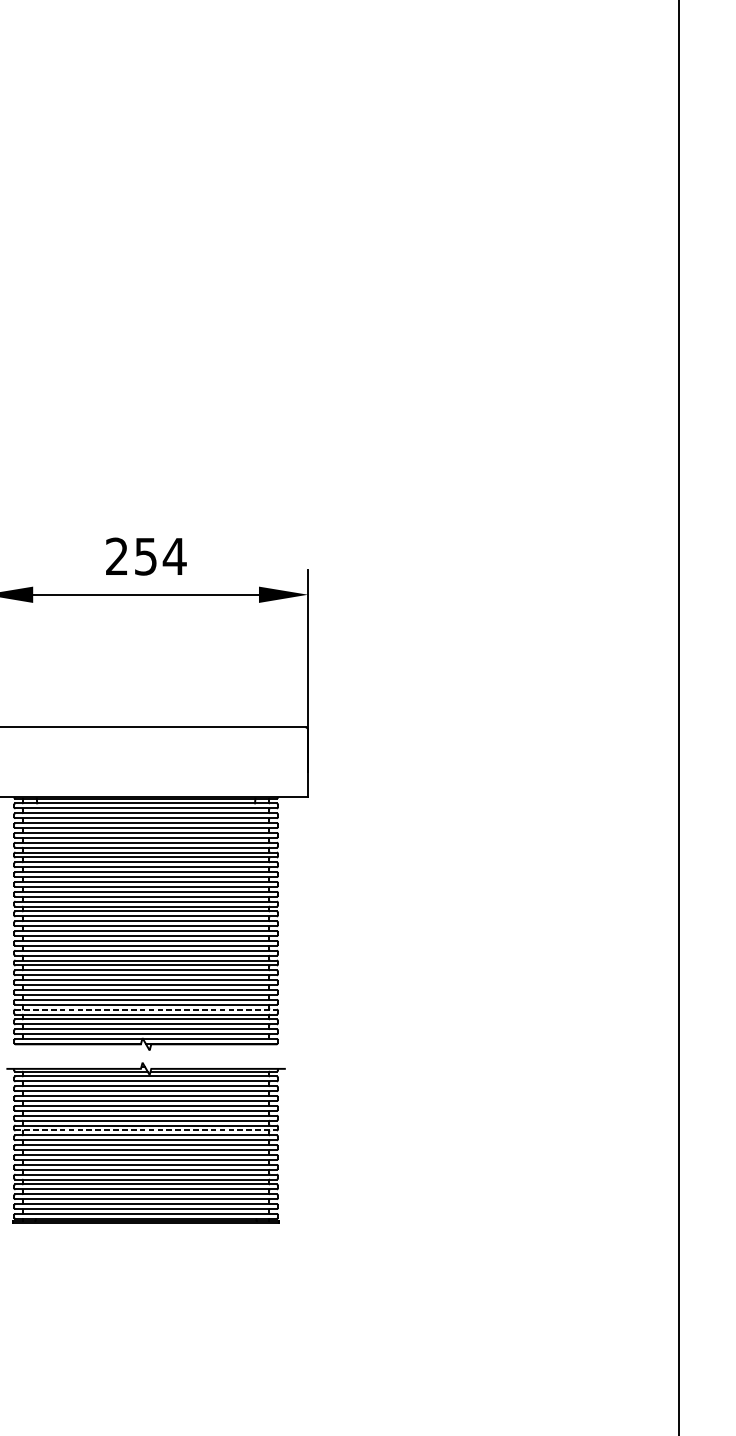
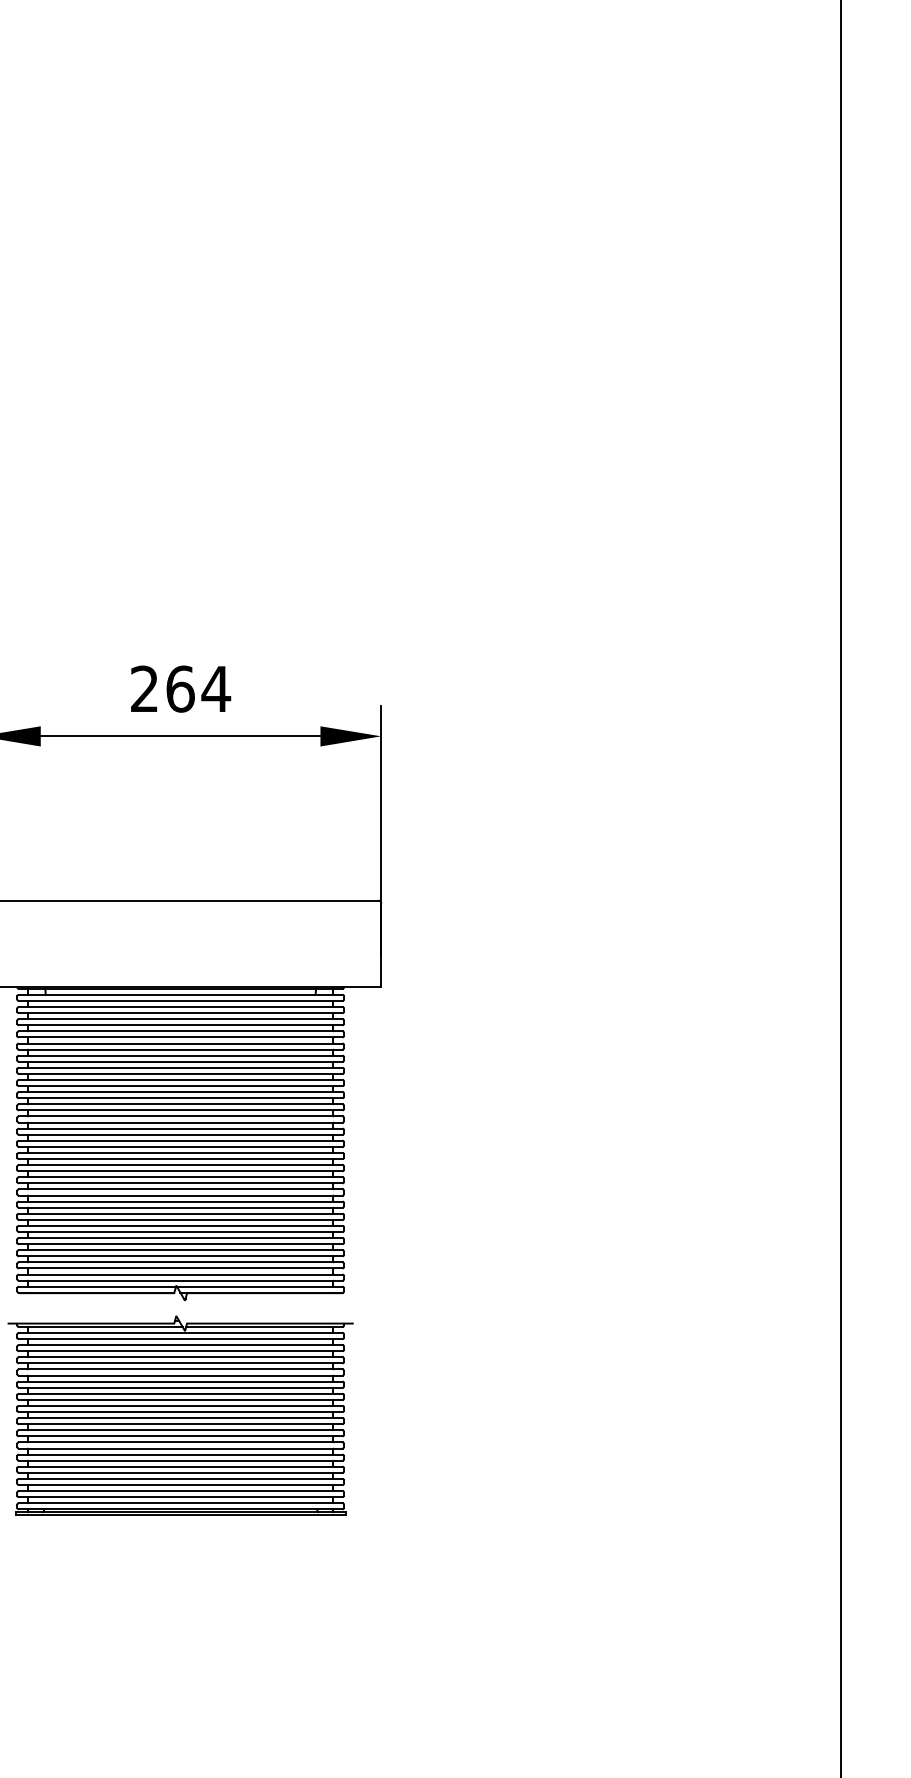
text: (145, 556) -> (180, 688), 254 -> 264
line: (145, 1009) -> (180, 1250), dashed -> solid
line: (145, 1130) -> (180, 1399), dashed -> solid

